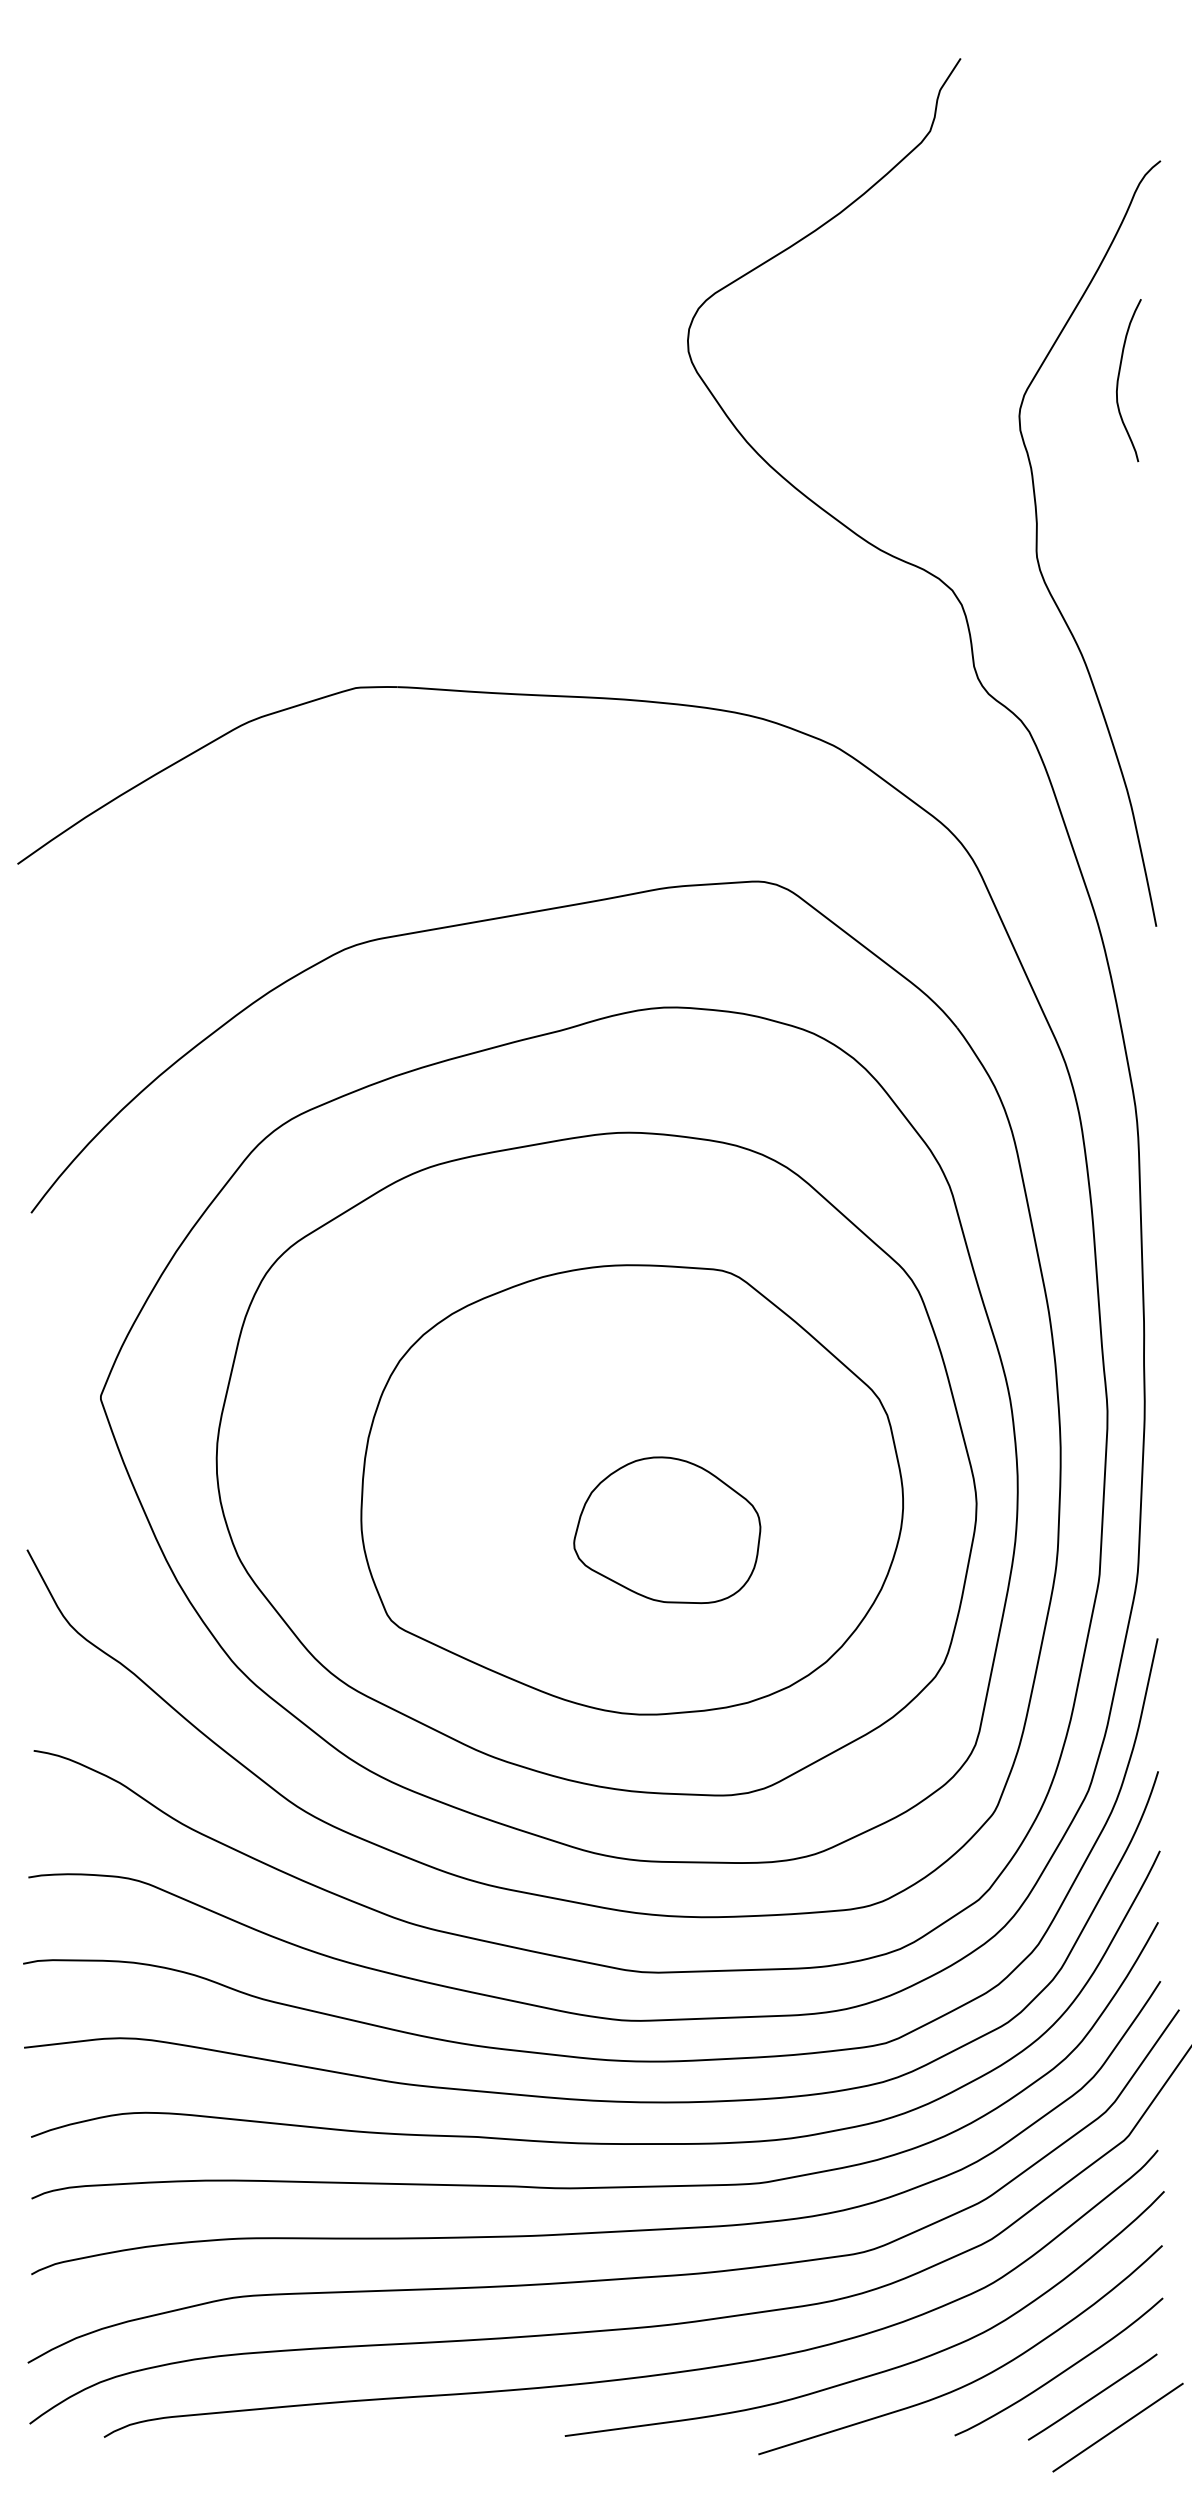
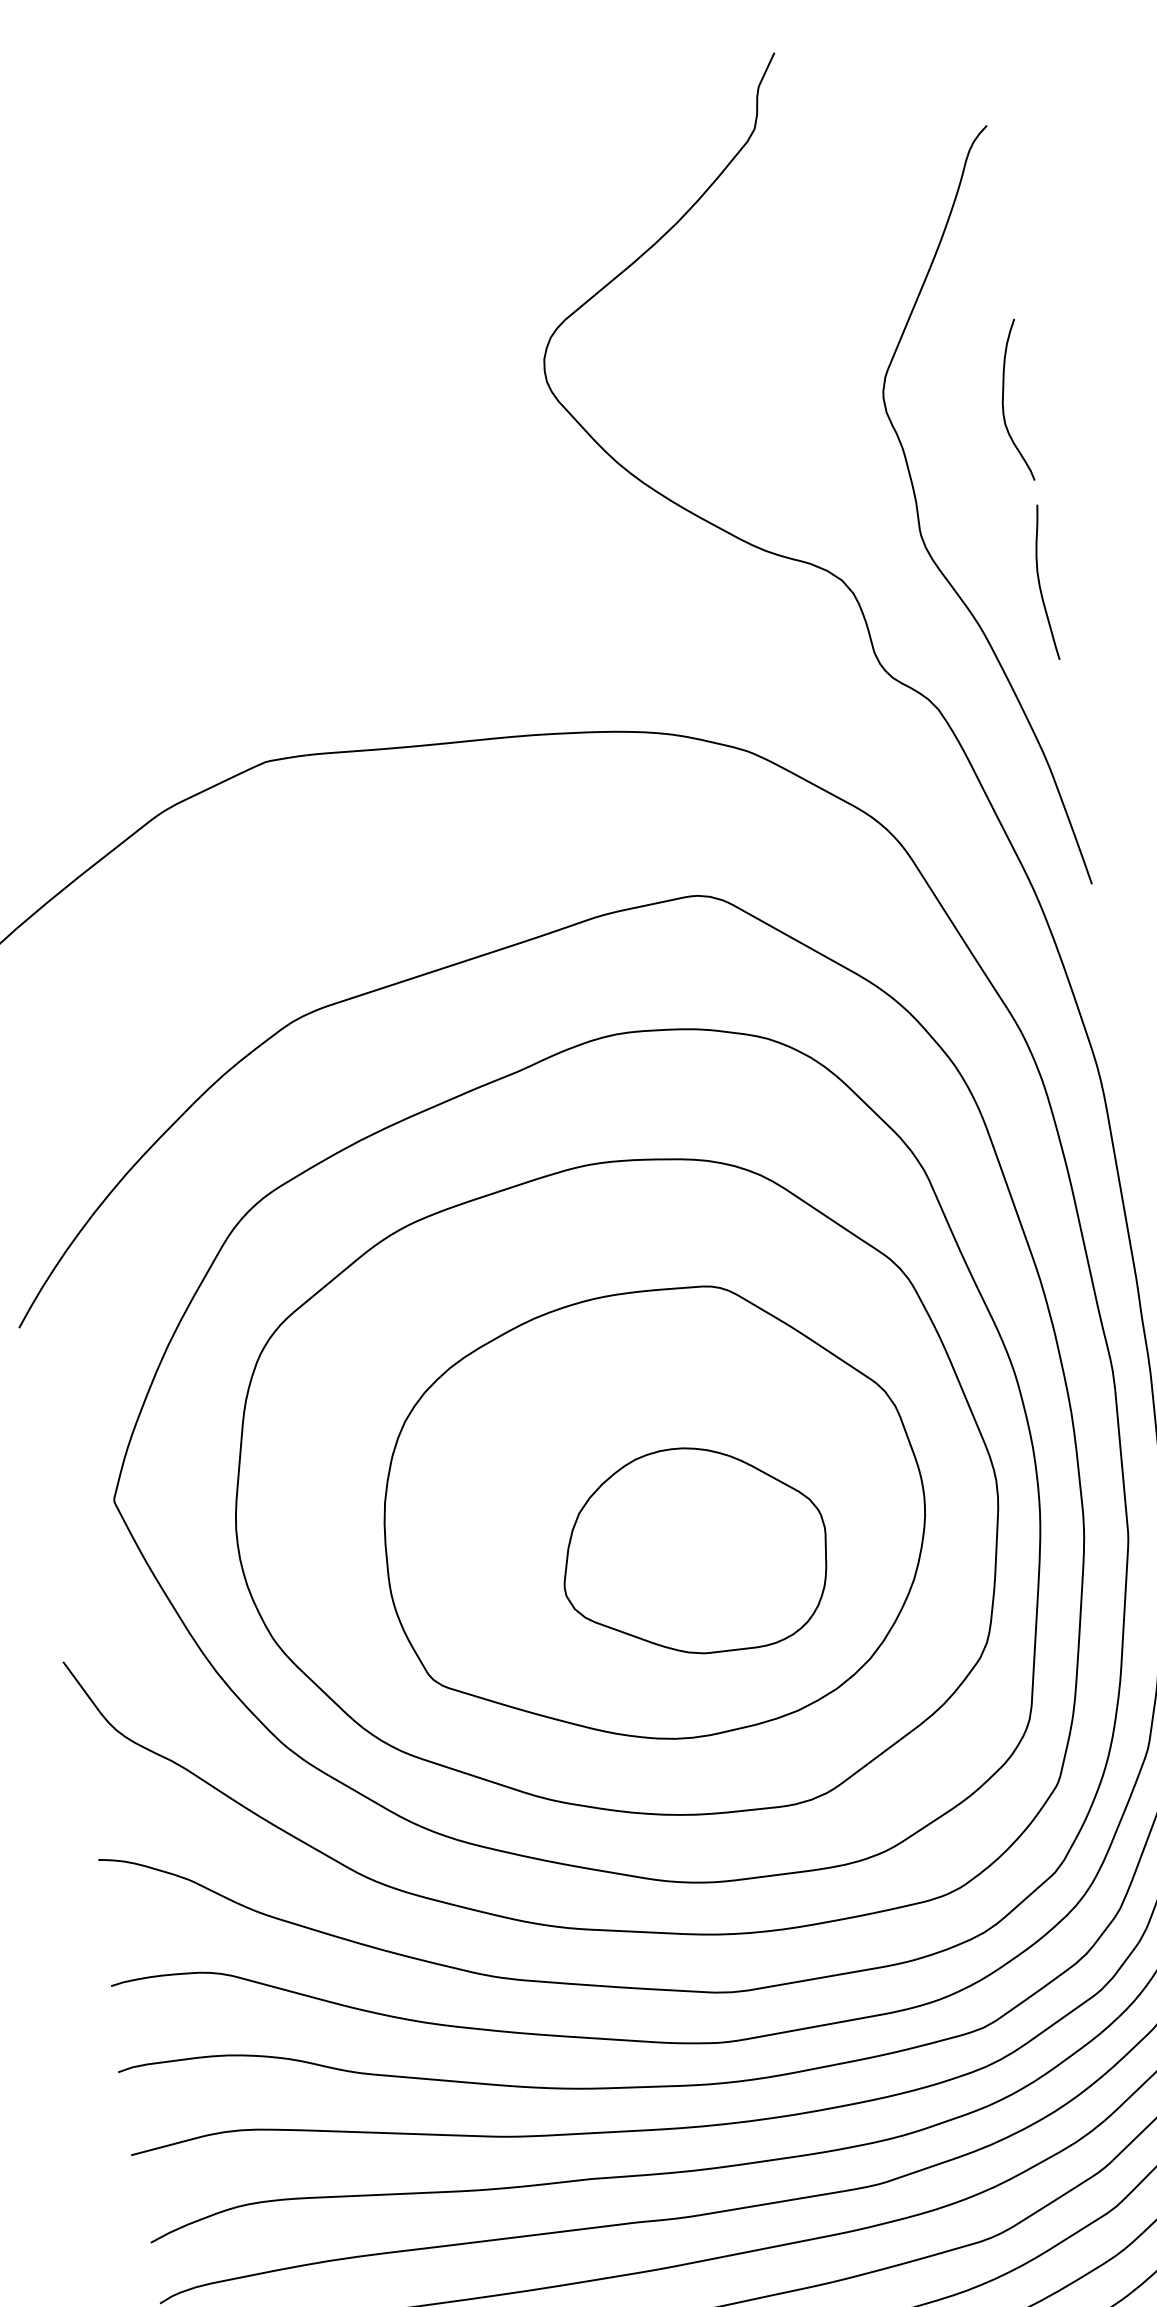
curve: (1119, 378) -> (1004, 400), moved
curve: (1148, 623) -> (1040, 585), added
part: (667, 1530) -> (694, 1551), size x1.43

